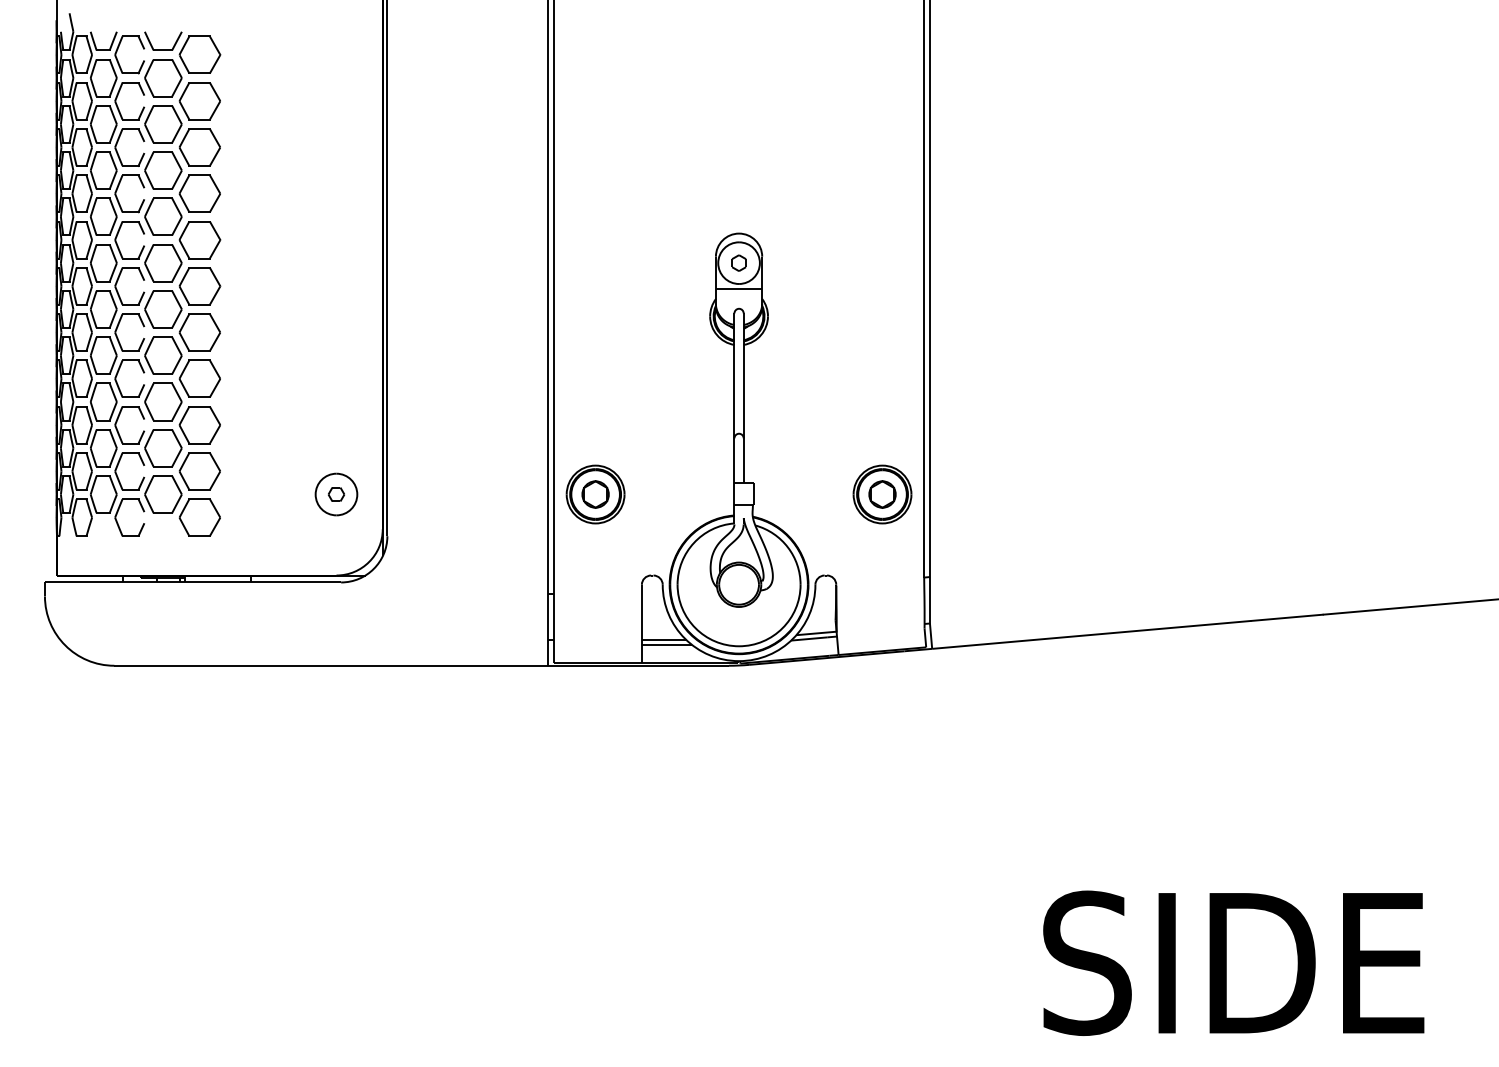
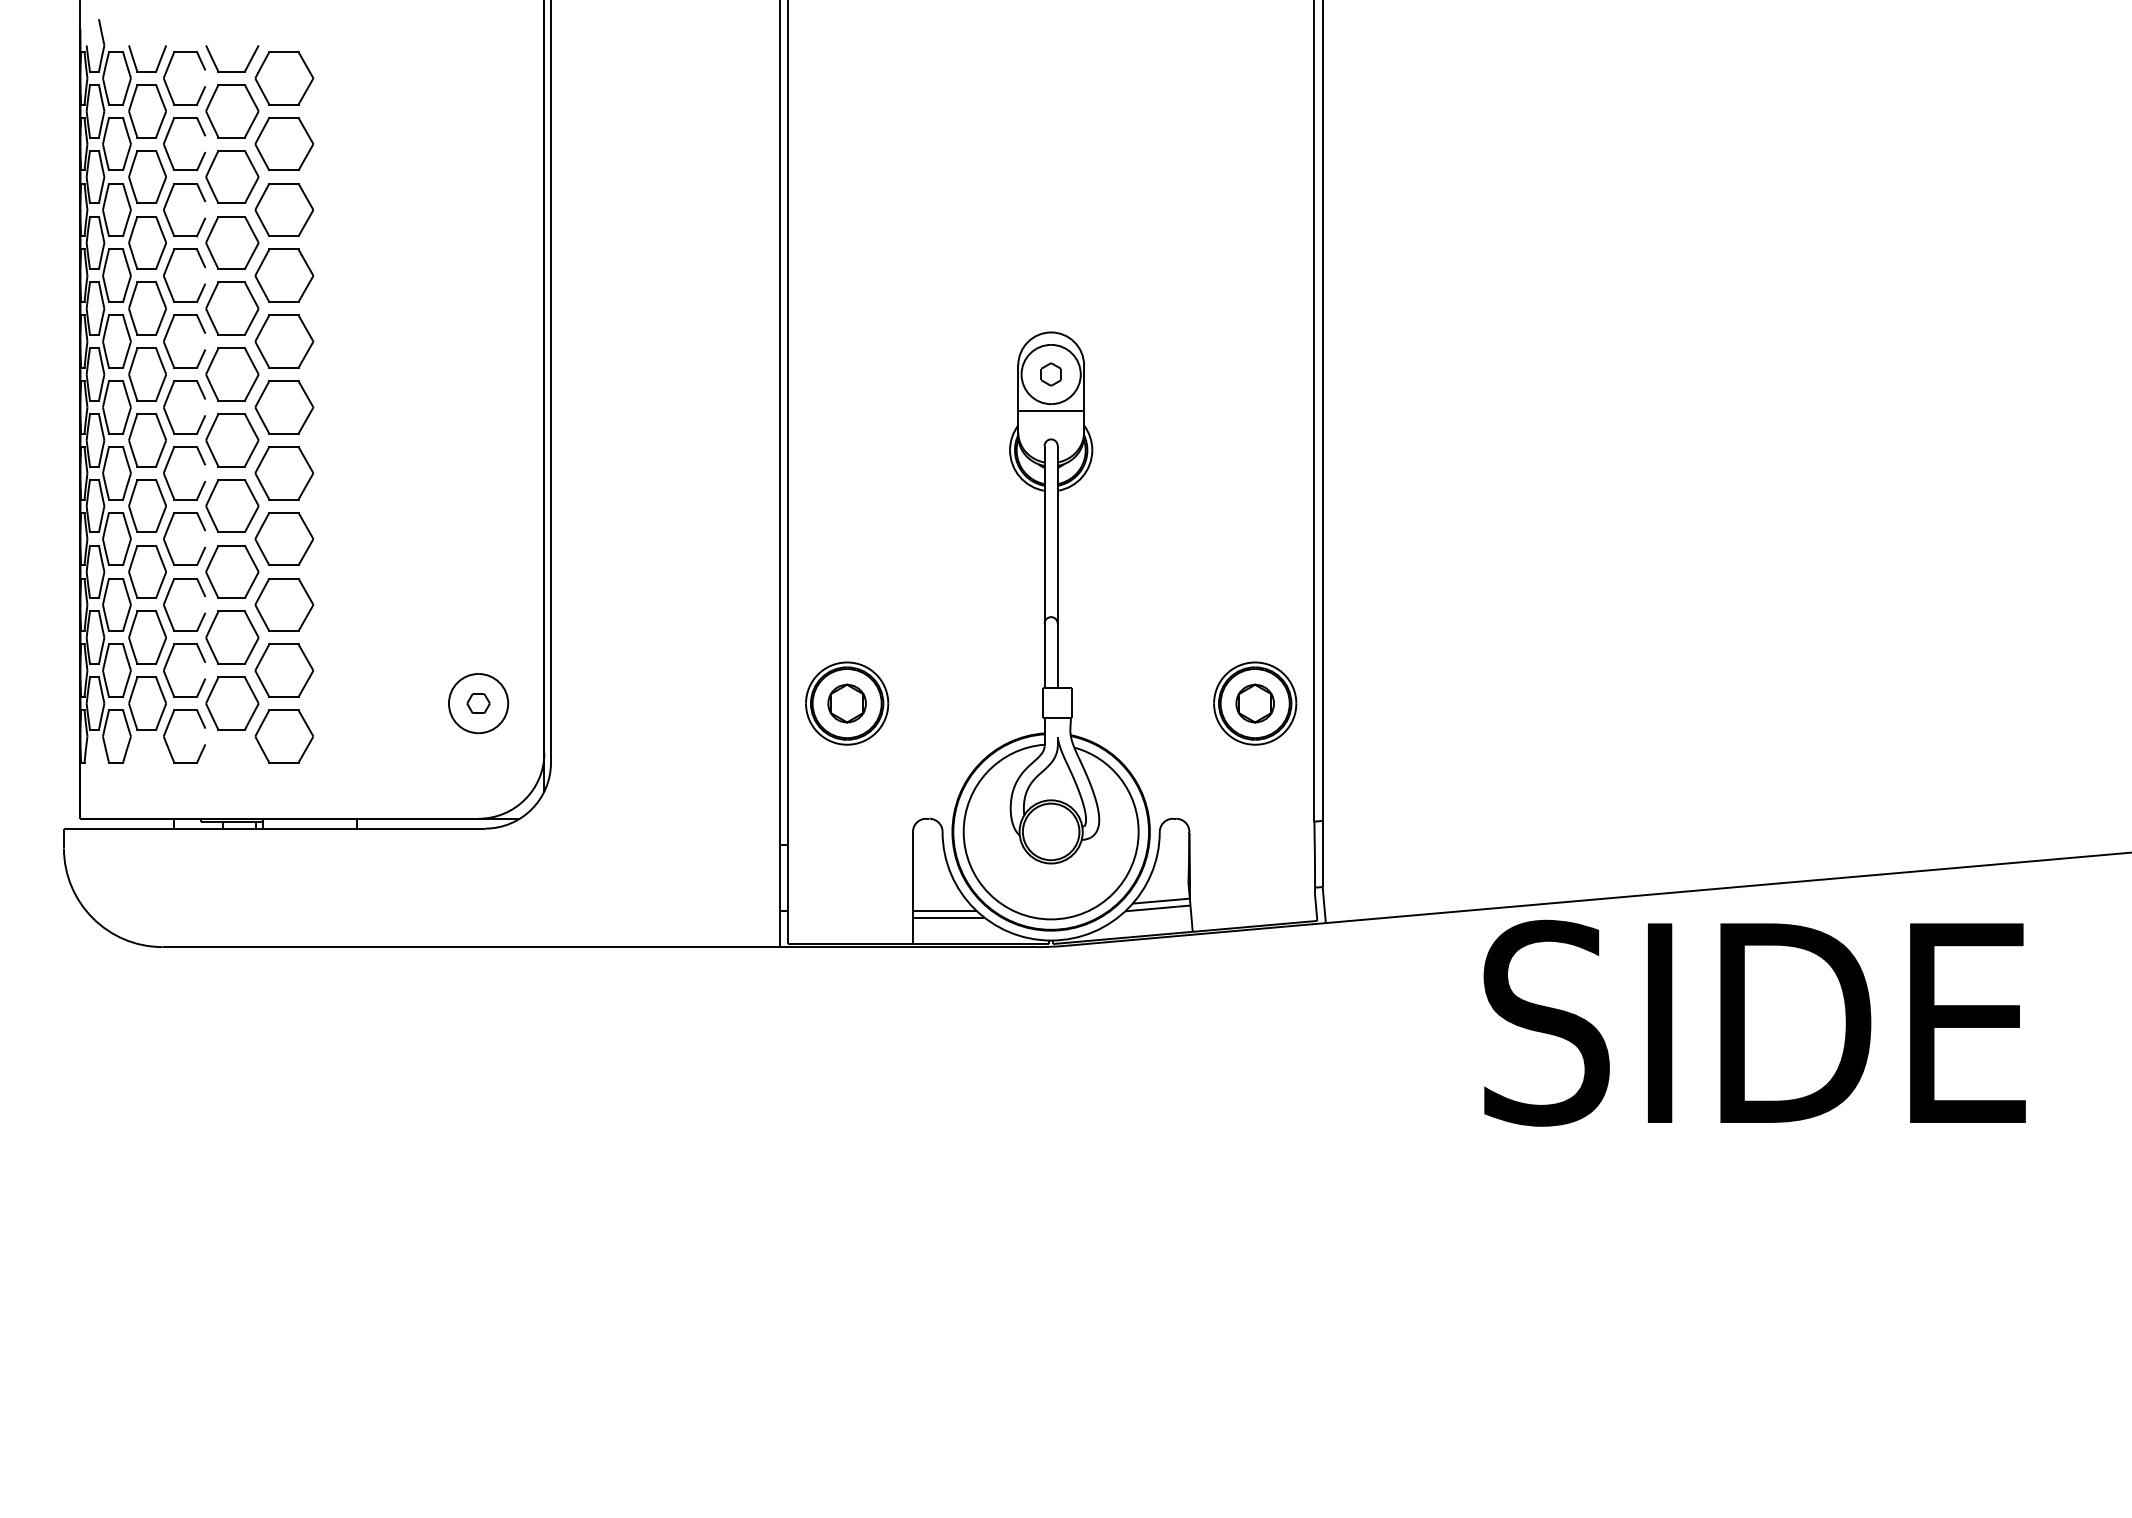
text: (1233, 962) -> (1754, 1022), moved

